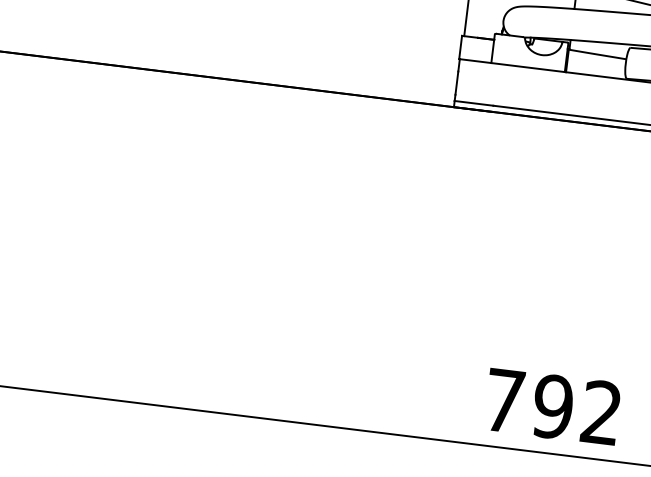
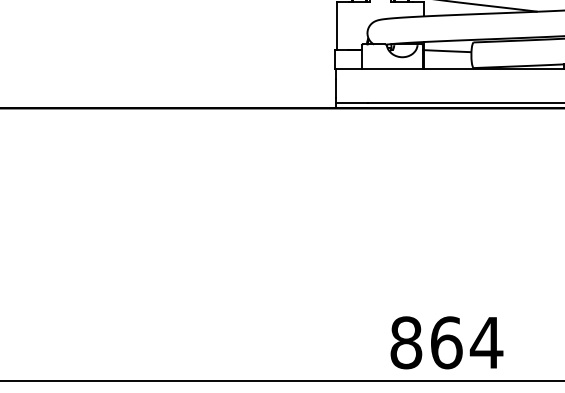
text: (553, 406) -> (446, 342), 792 -> 864

